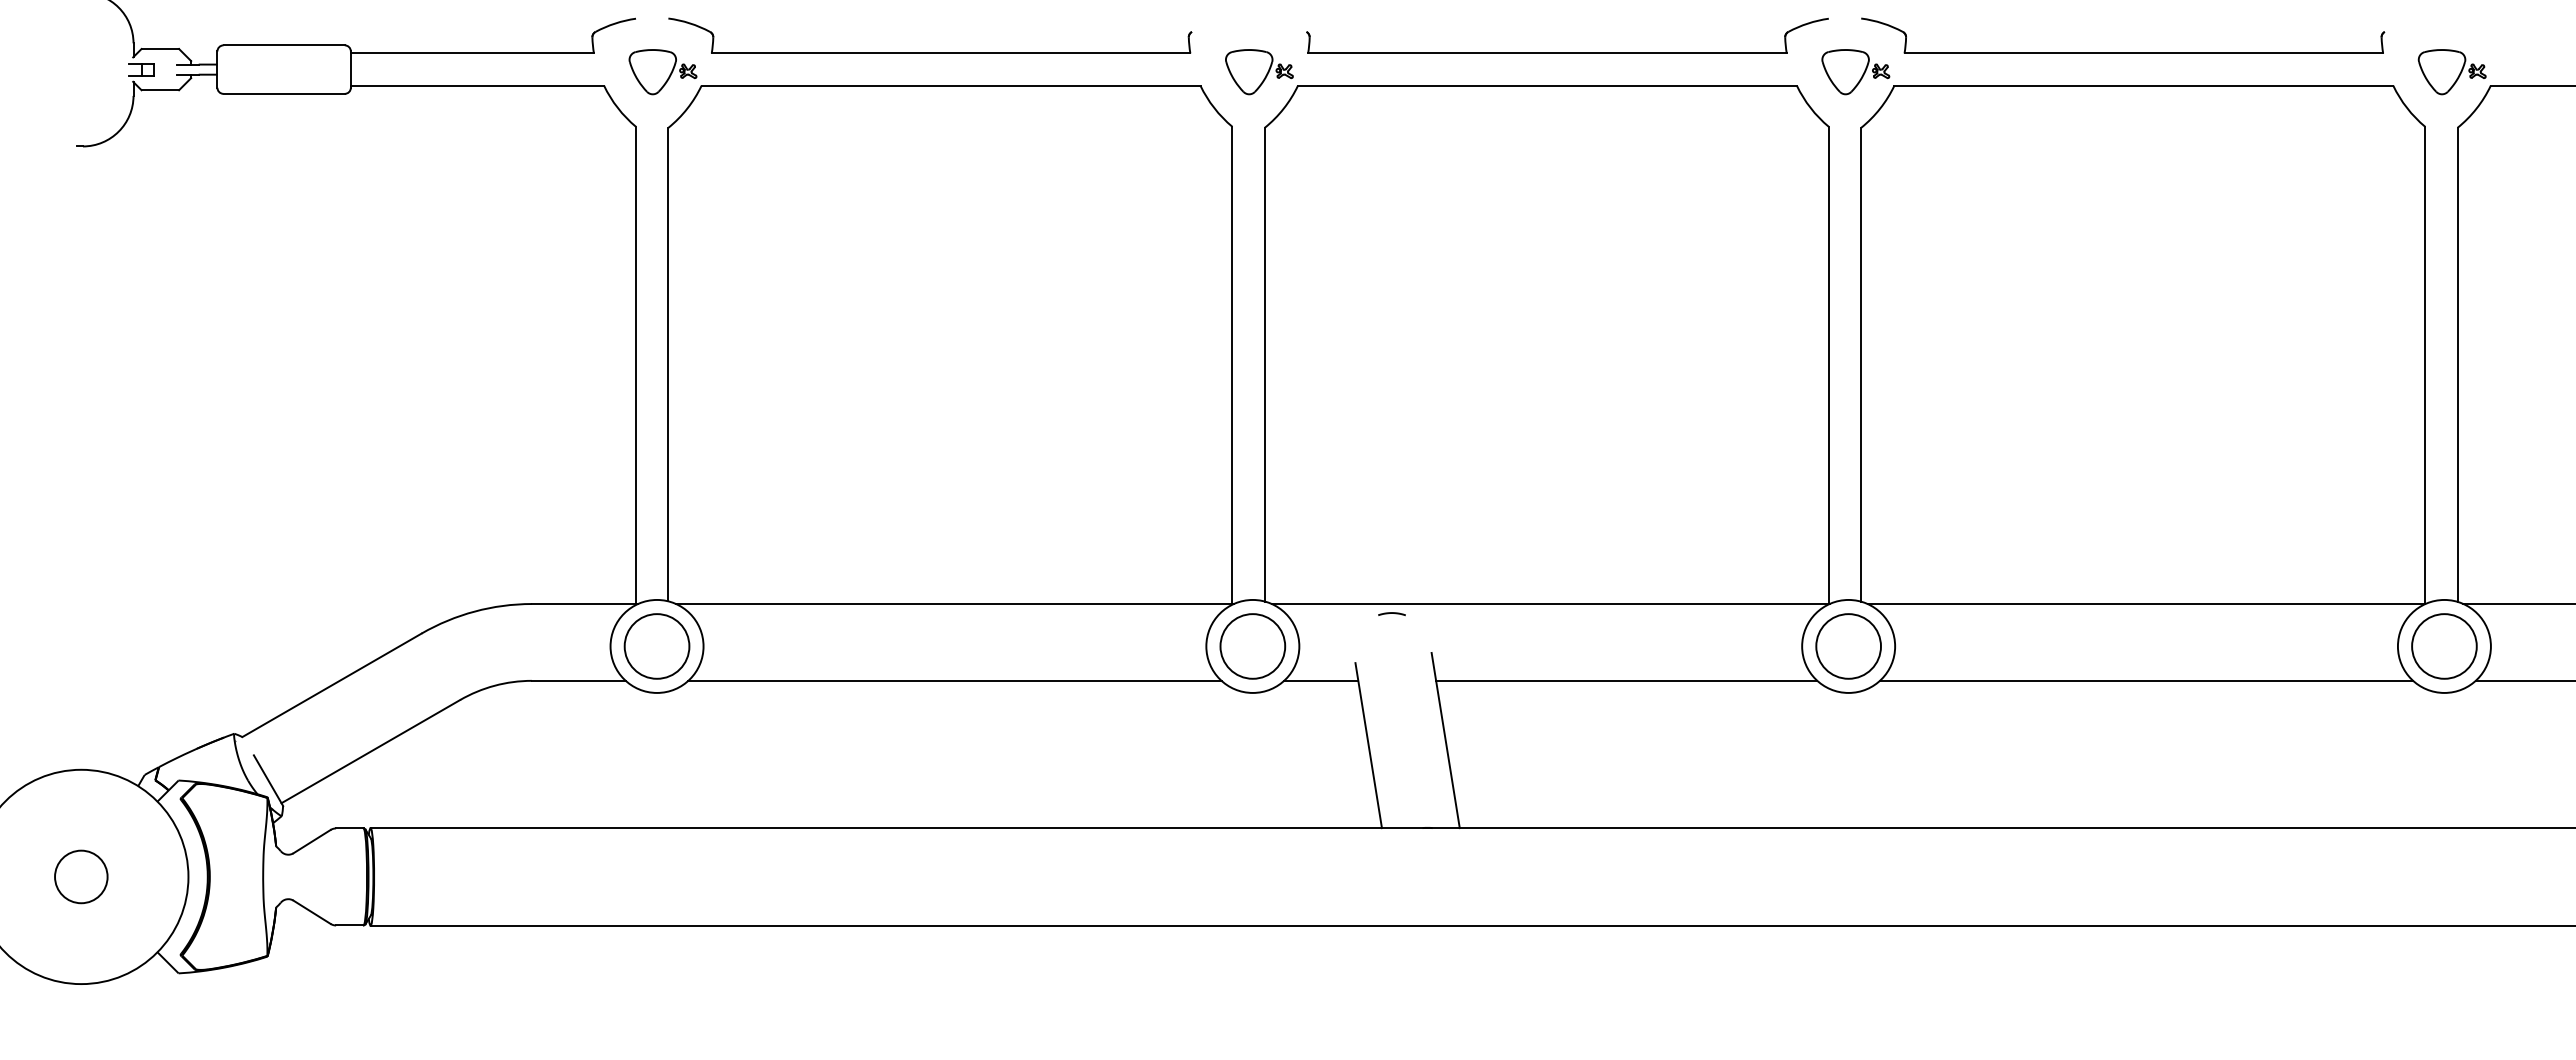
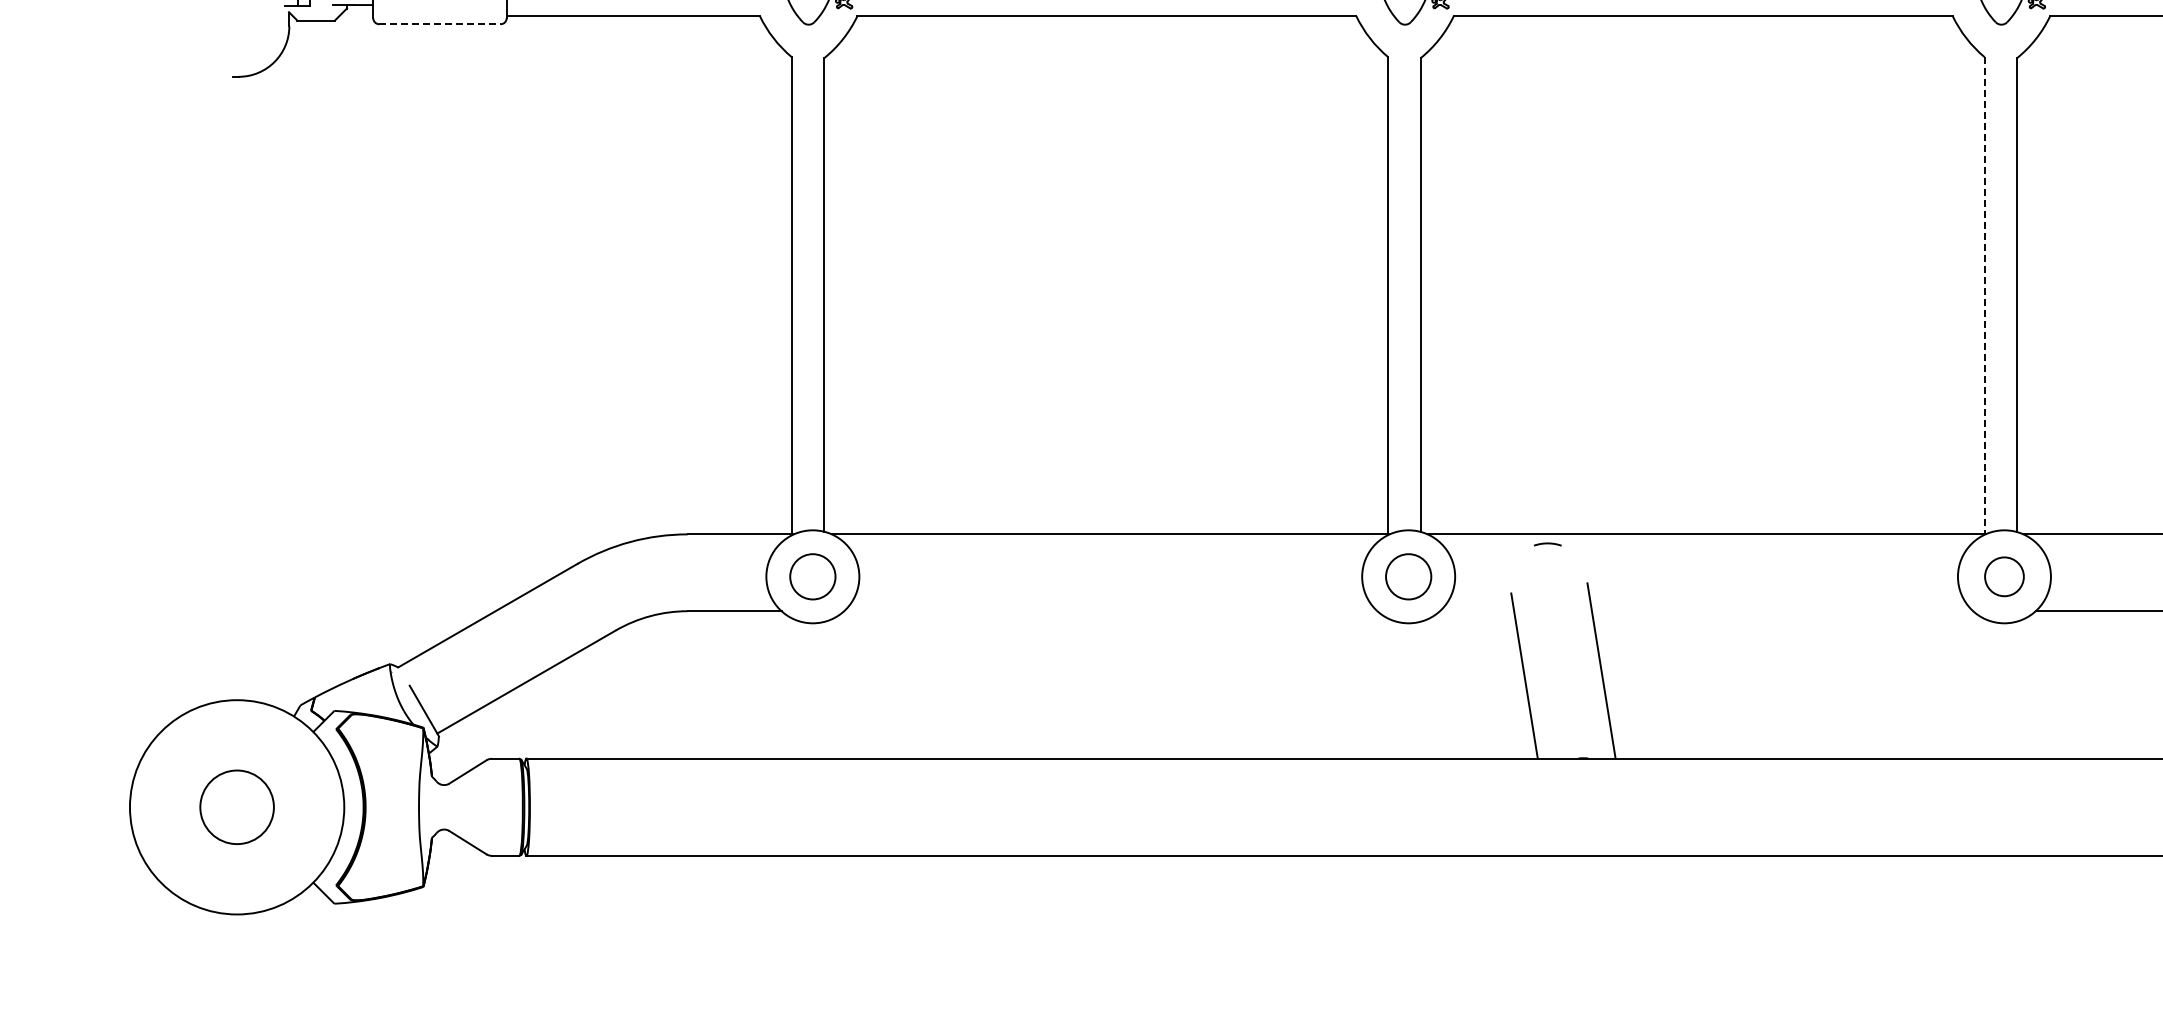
line: (284, 93) -> (440, 23), solid -> dashed
line: (1828, 365) -> (1984, 295), solid -> dashed
circle: (656, 646) -> (812, 576), size x0.7
circle: (1252, 646) -> (1408, 576), size x0.7
circle: (1848, 646) -> (2004, 576), size x0.6
line: (954, 680) -> (1110, 610), removed
line: (1321, 680) -> (1477, 610), removed
line: (1626, 680) -> (1782, 610), removed
circle: (81, 876) -> (237, 806), size x1.4

